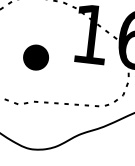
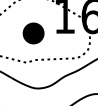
part: (35, 57) -> (33, 33), size x1.4

